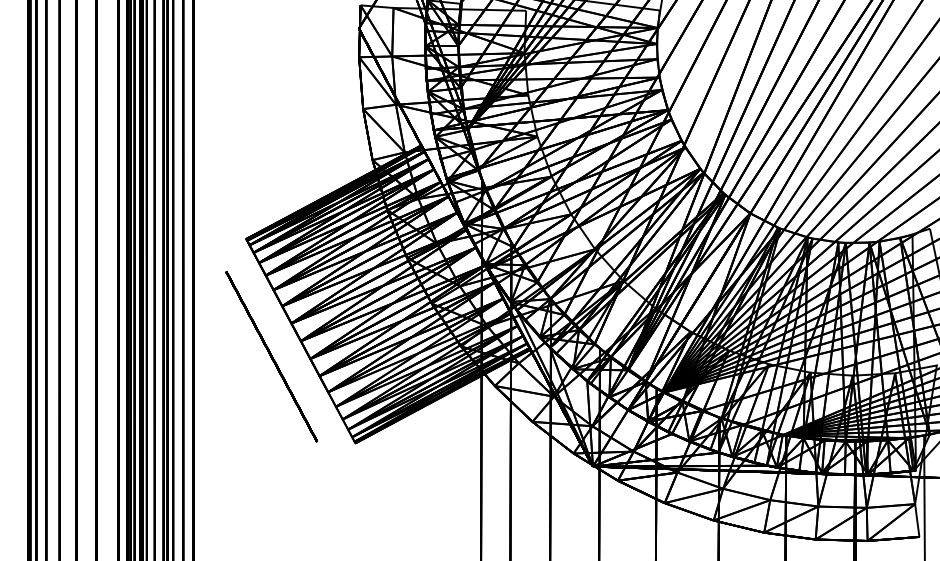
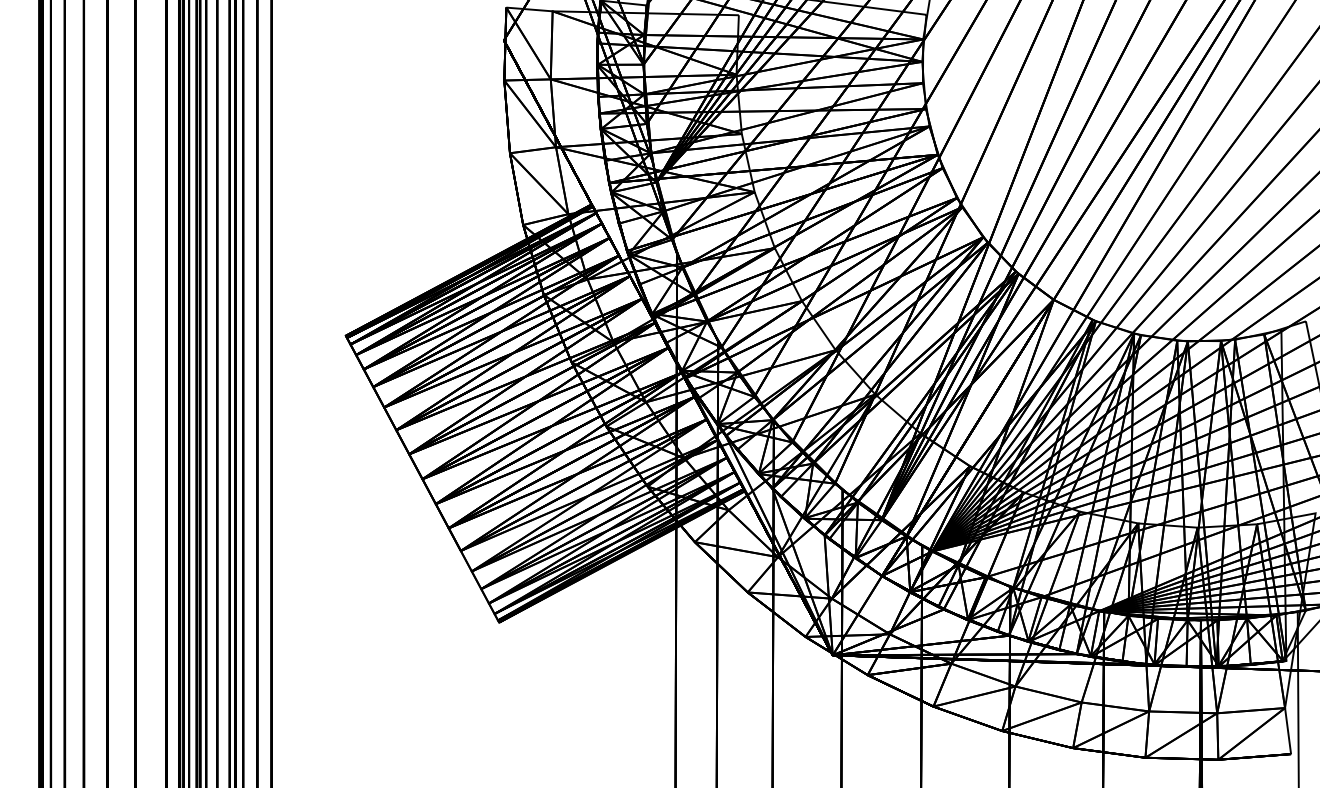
line: (271, 356) -> (381, 500), removed

